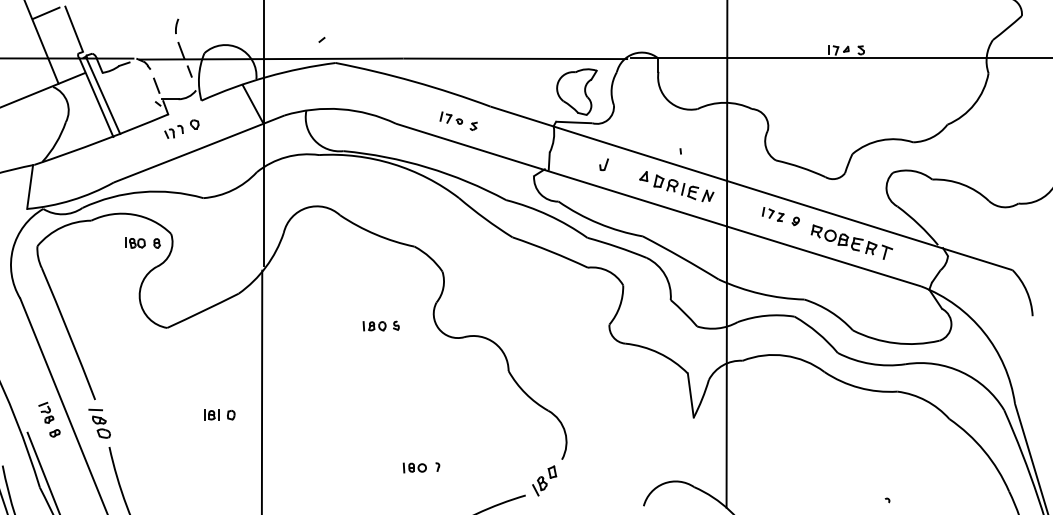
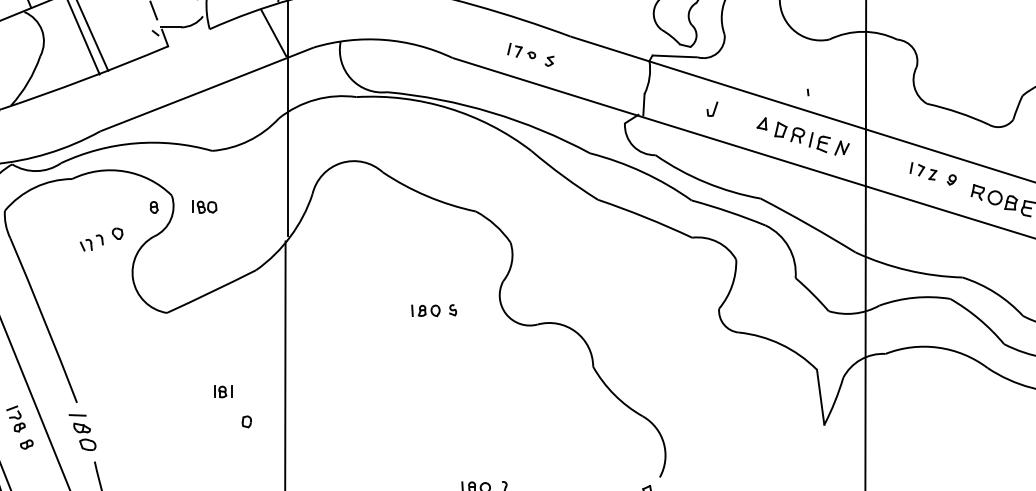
part: (181, 128) -> (101, 238), moved
part: (135, 242) -> (204, 206), moved
part: (211, 414) -> (222, 391), moved

